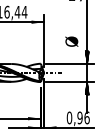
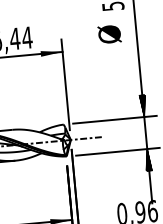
text: (71, 41) -> (109, 34), moved

